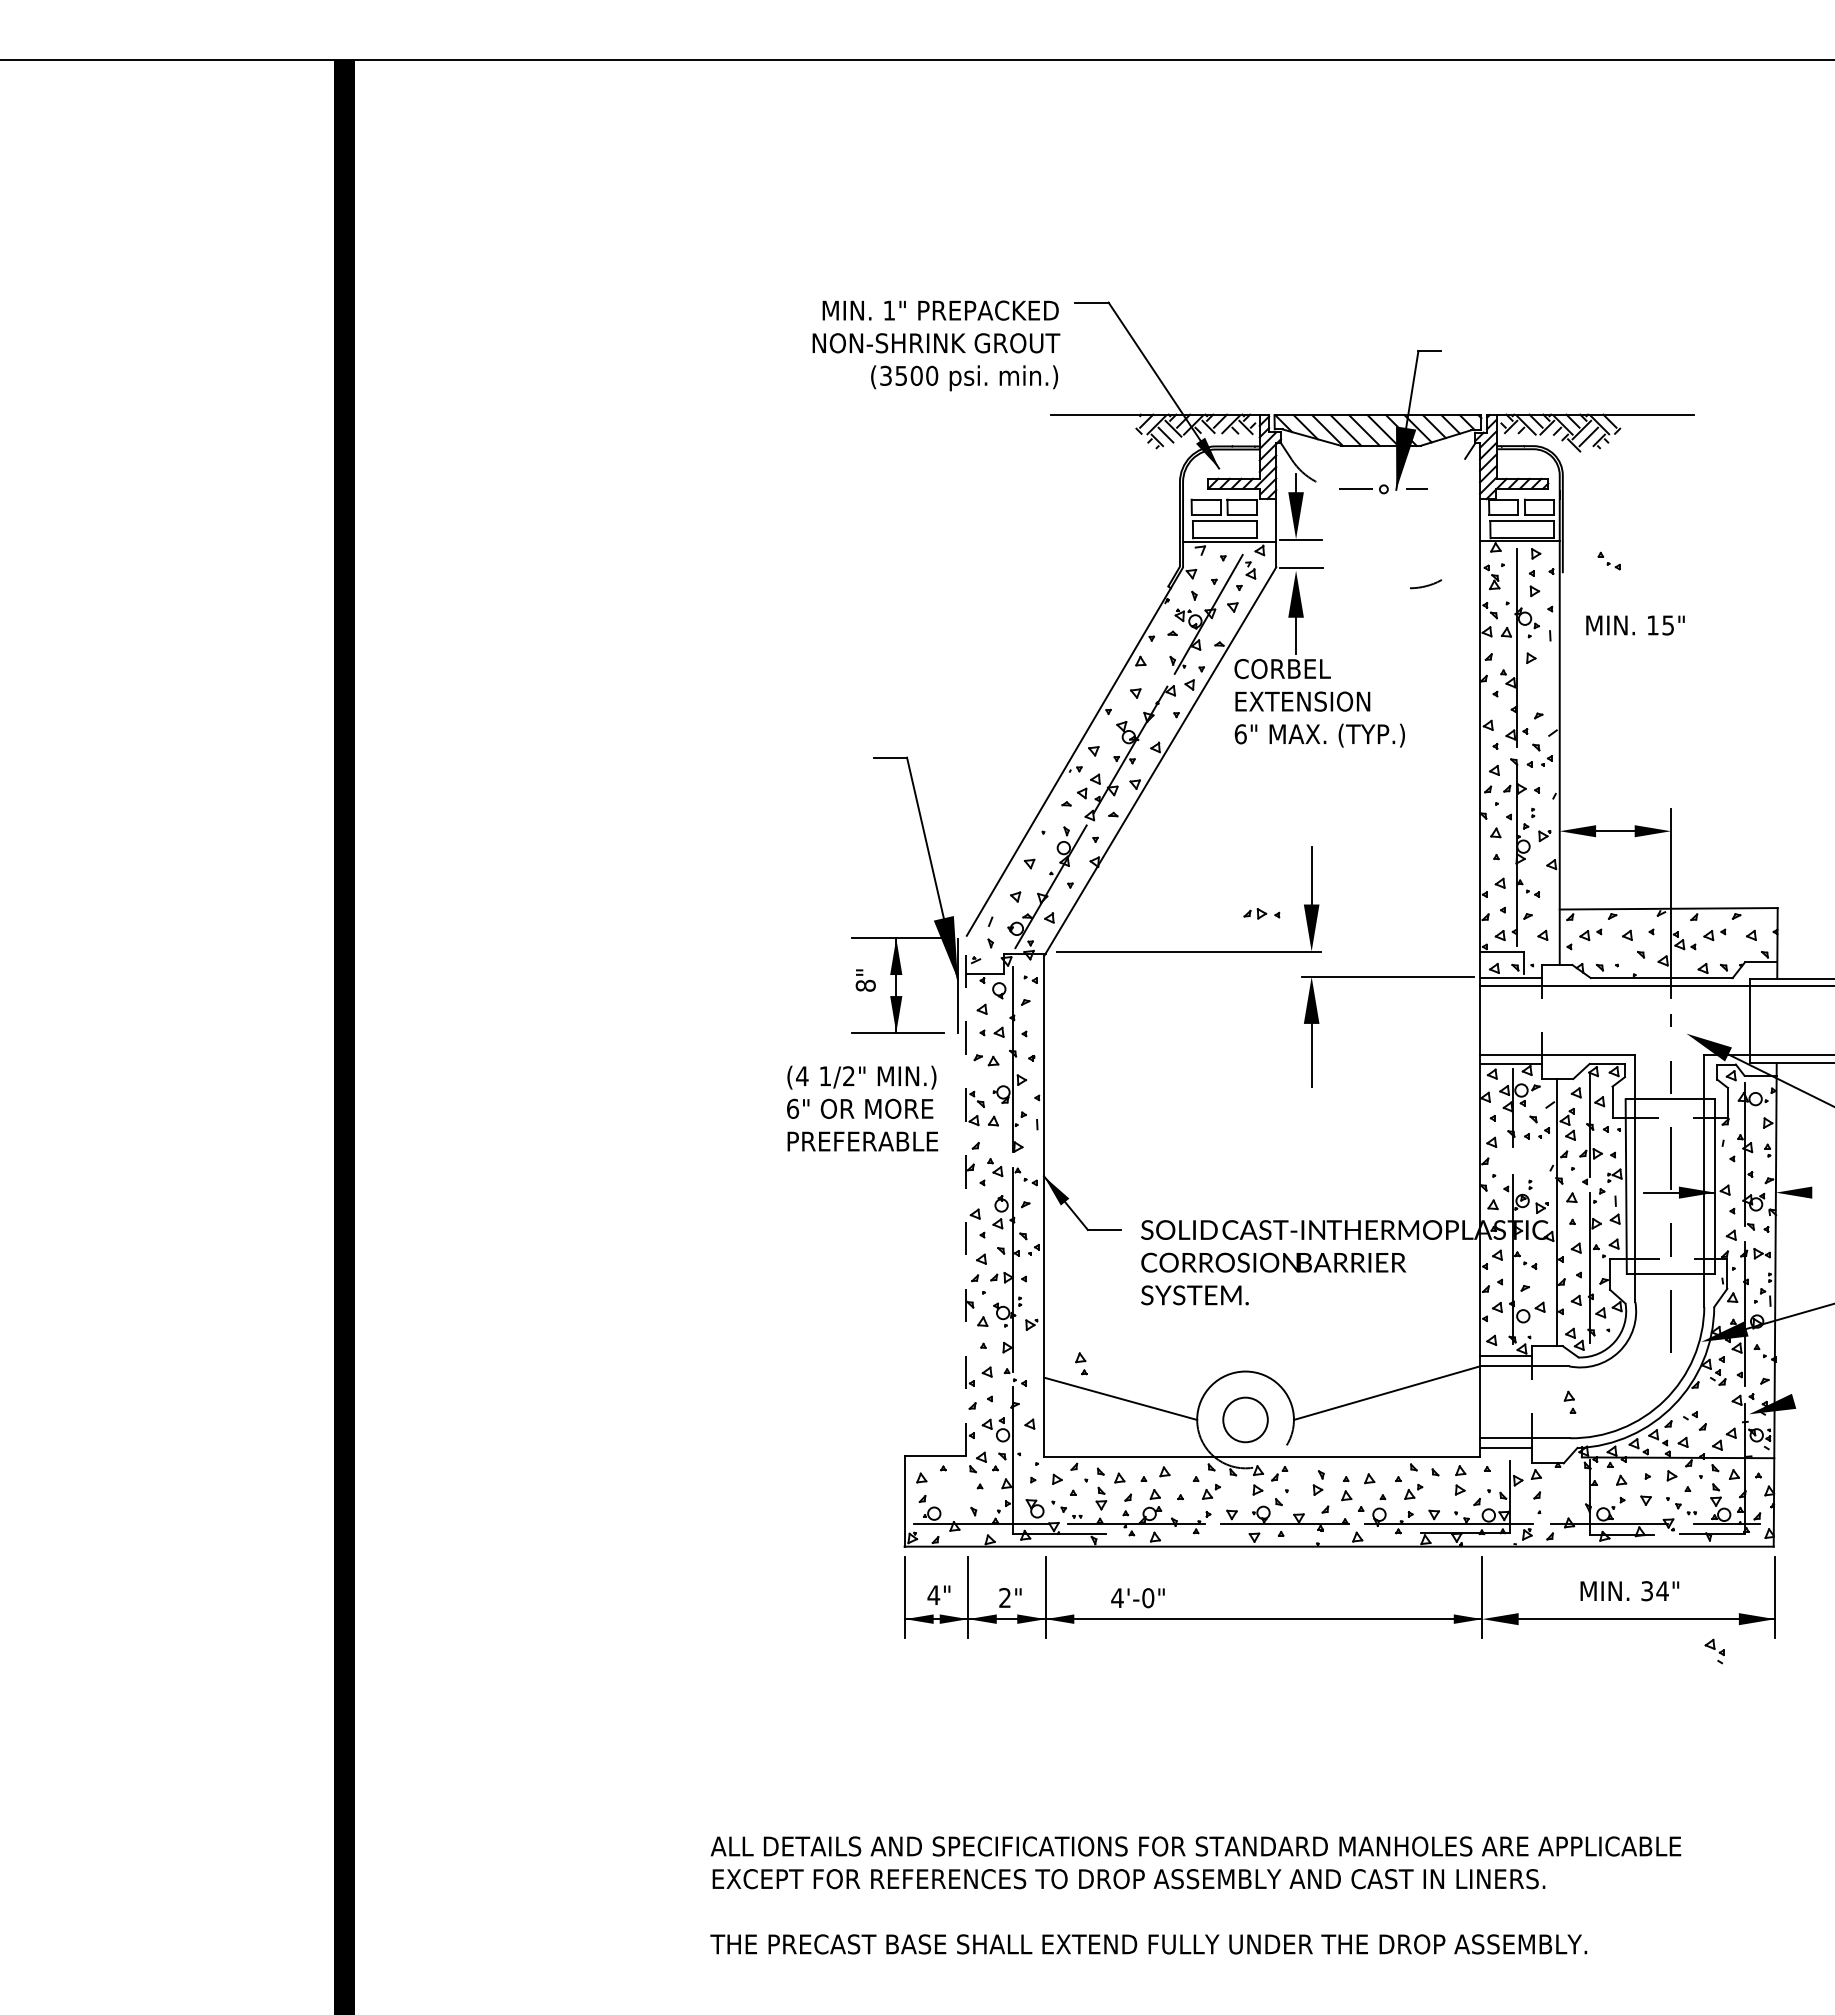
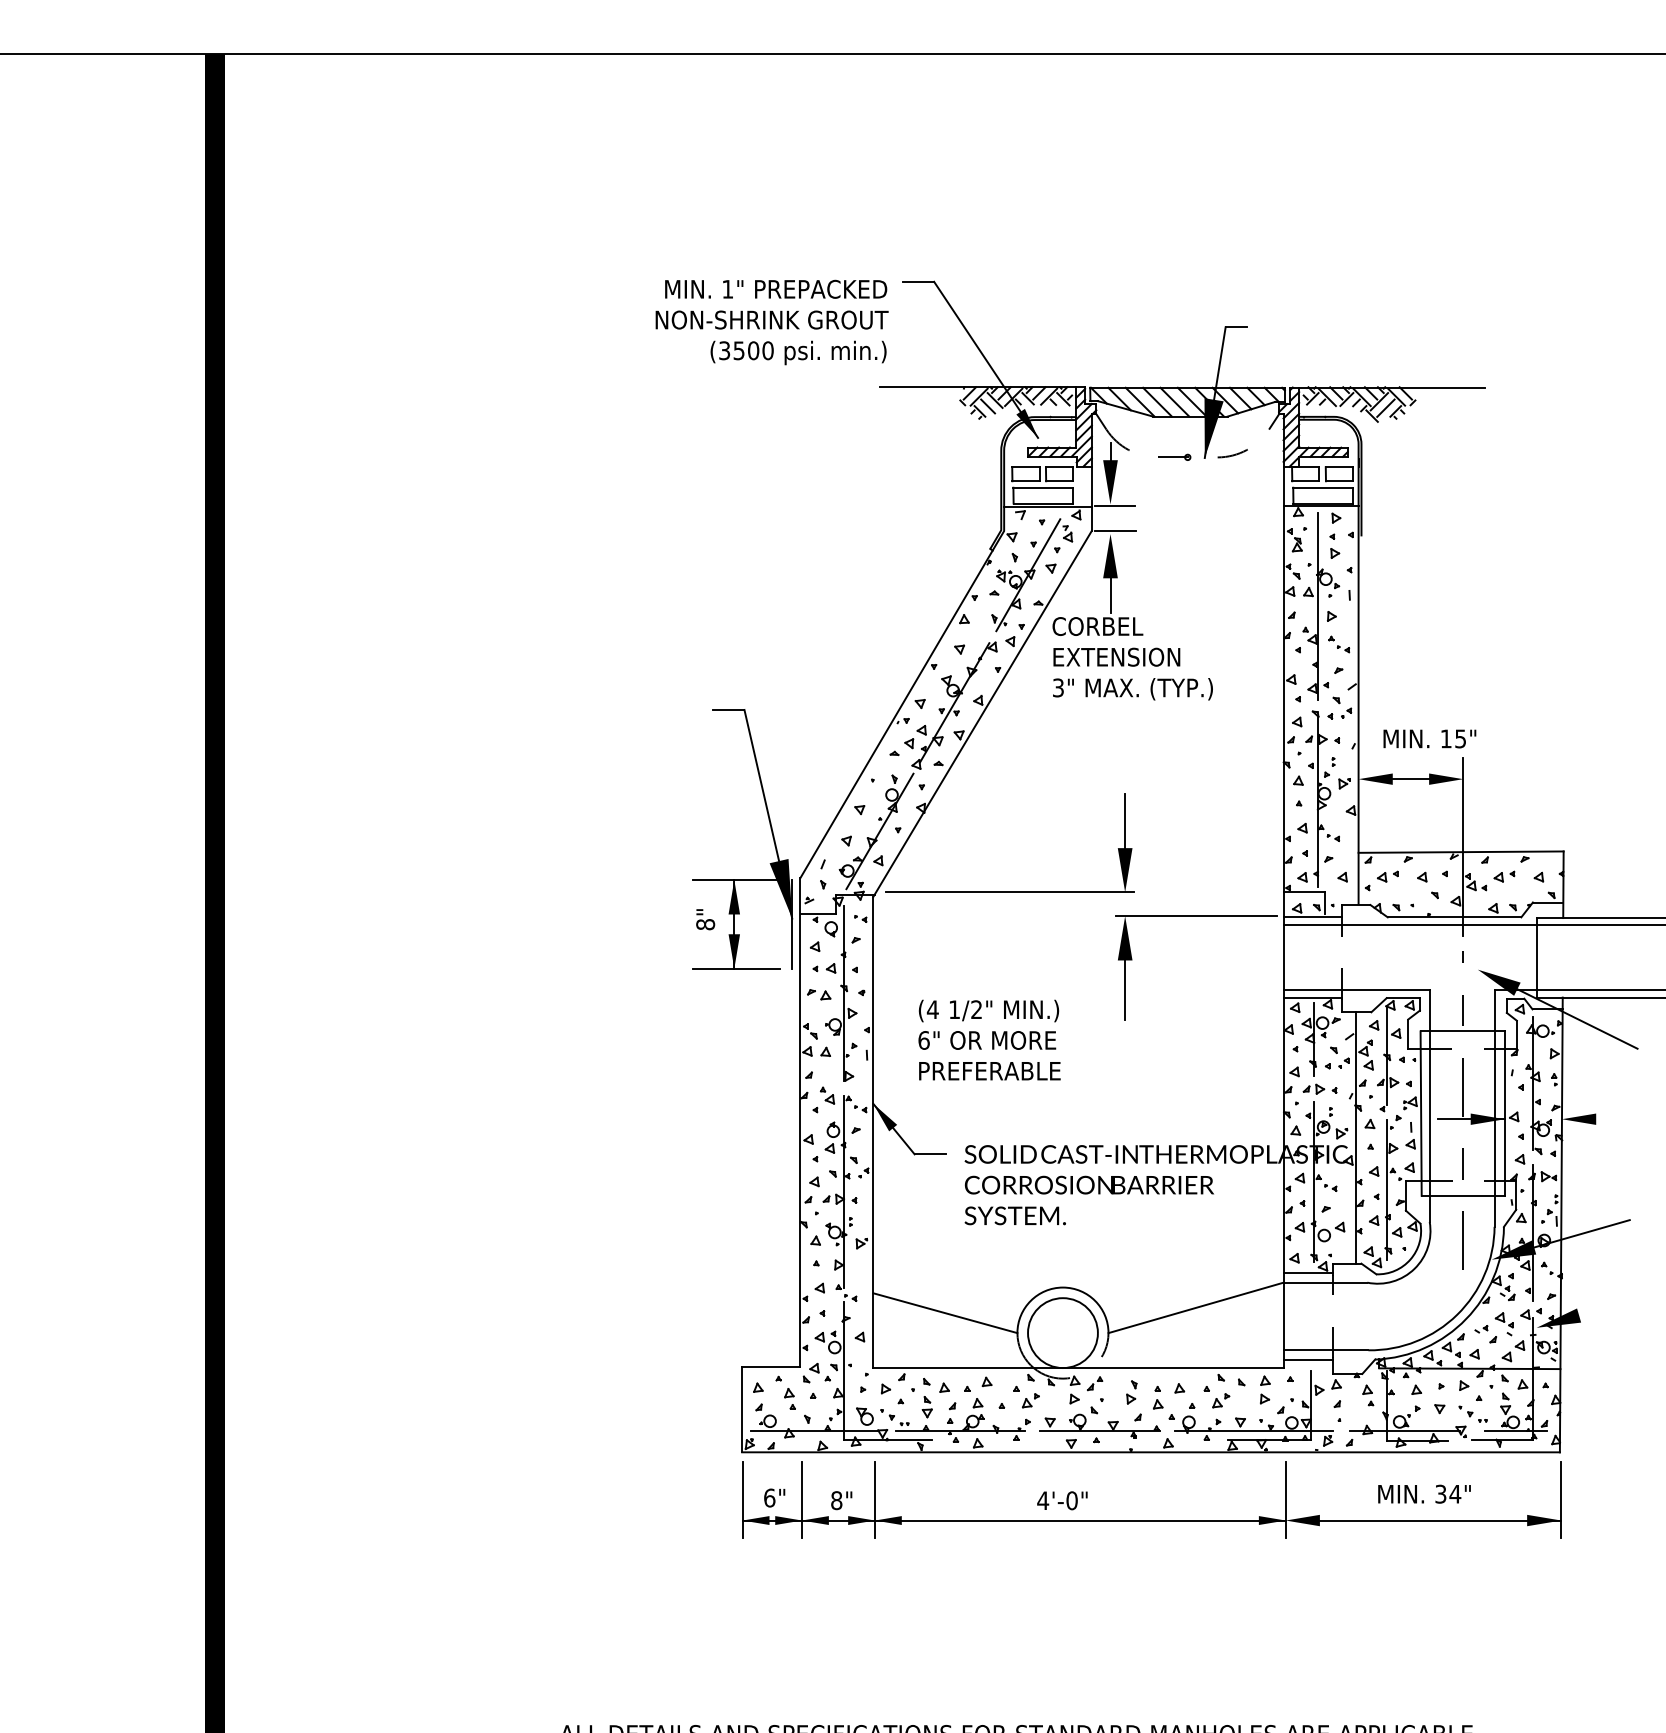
part: (1363, 488) -> (1173, 456), size x0.71
part: (1608, 560) -> (1338, 643), moved
arc: (1427, 584) -> (1234, 453), moved
text: (1635, 625) -> (1429, 738), moved
text: (1240, 734) -> (1058, 688), 6" -> 3"
part: (1261, 913) -> (1319, 1088), moved
text: (862, 1108) -> (989, 1040), moved
line: (966, 1196) -> (800, 1122), dashed -> solid
part: (1081, 1363) -> (790, 1398), moved
part: (1569, 1401) -> (1367, 1394), moved
circle: (1245, 1419) -> (1062, 1332), size x1.67
text: (933, 1595) -> (769, 1498), 4" -> 6"
text: (1005, 1598) -> (837, 1501), 2" -> 8"
text: (1137, 1598) -> (1061, 1501), moved
part: (1714, 1651) -> (1504, 1324), moved

